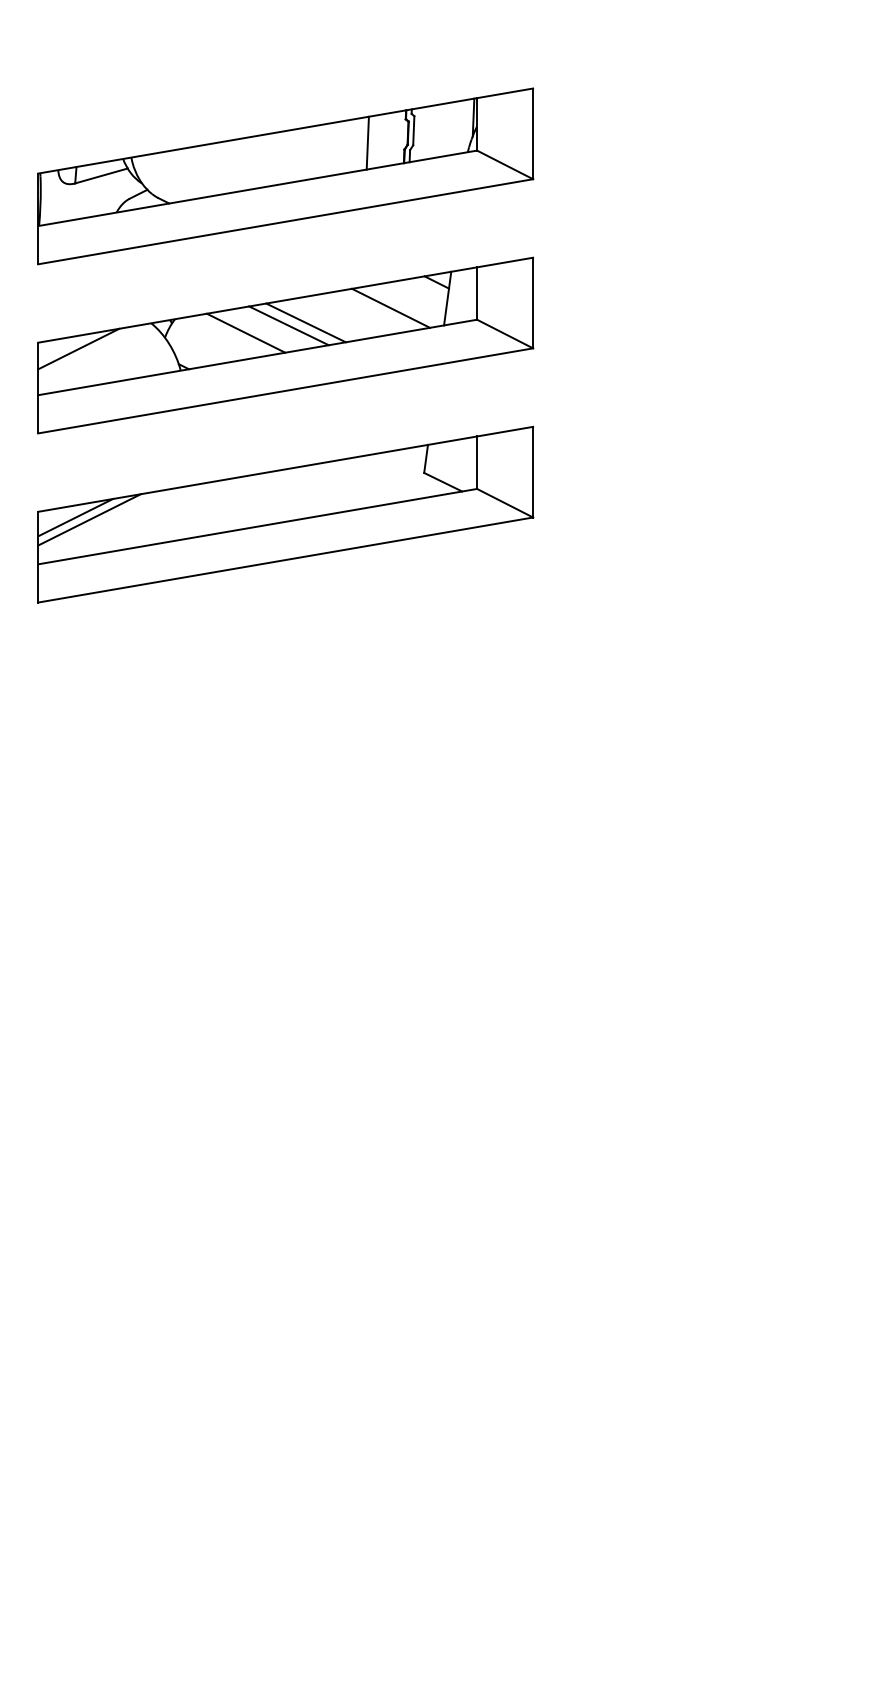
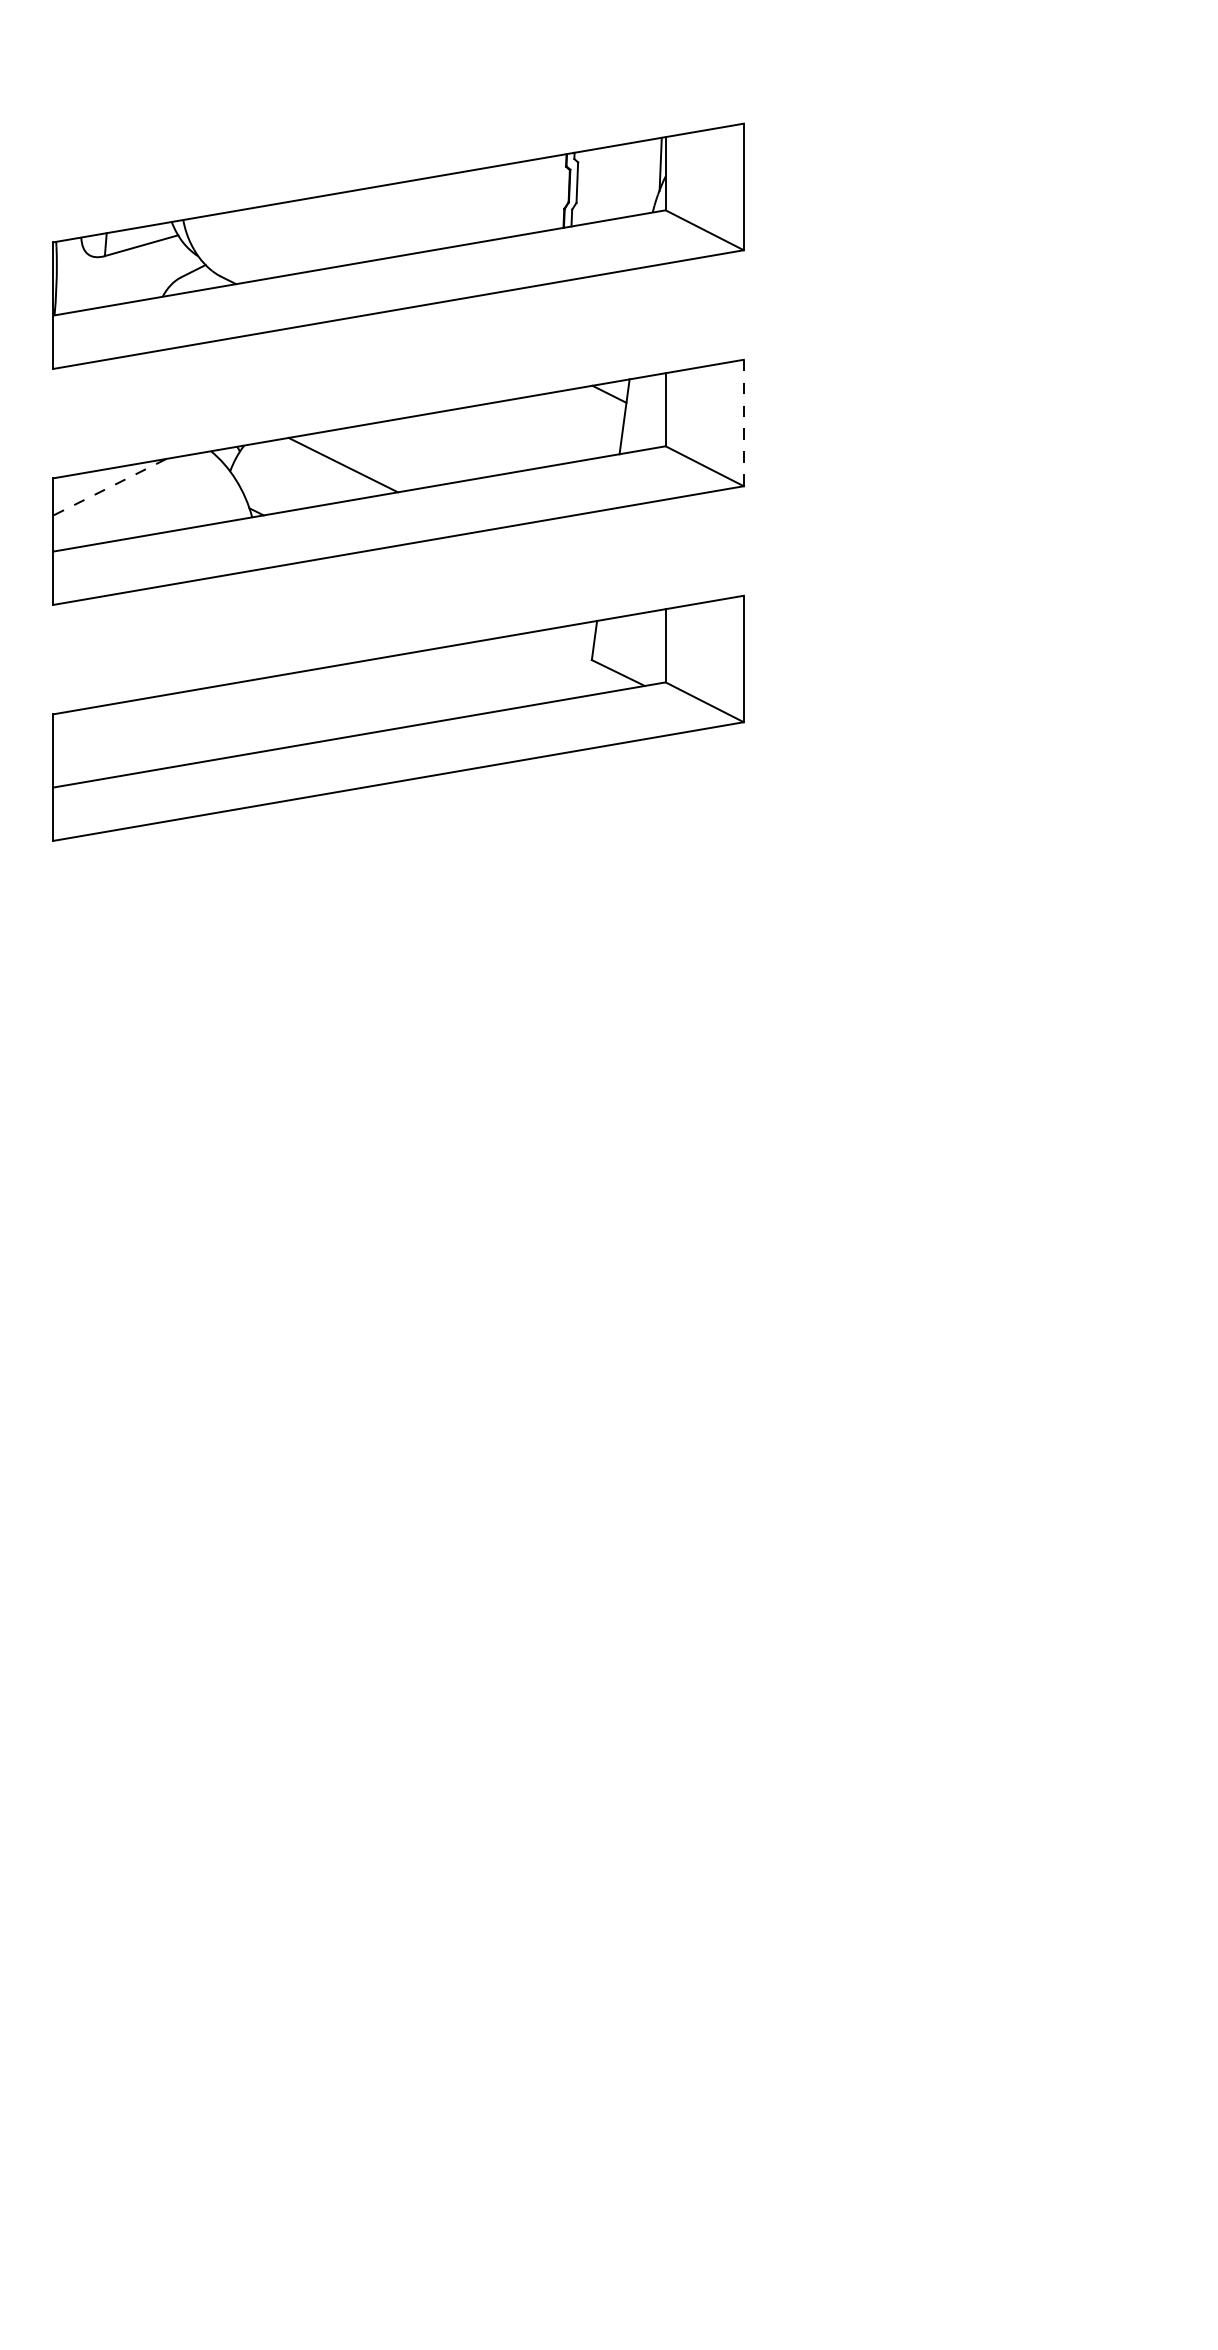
line: (367, 142) -> (512, 199), removed
line: (532, 303) -> (743, 423), solid -> dashed
line: (390, 308) -> (545, 430), removed
line: (305, 322) -> (426, 450), removed
line: (288, 325) -> (402, 454), removed
line: (78, 349) -> (109, 487), solid -> dashed
line: (75, 517) -> (105, 722), removed
line: (89, 519) -> (124, 725), removed

